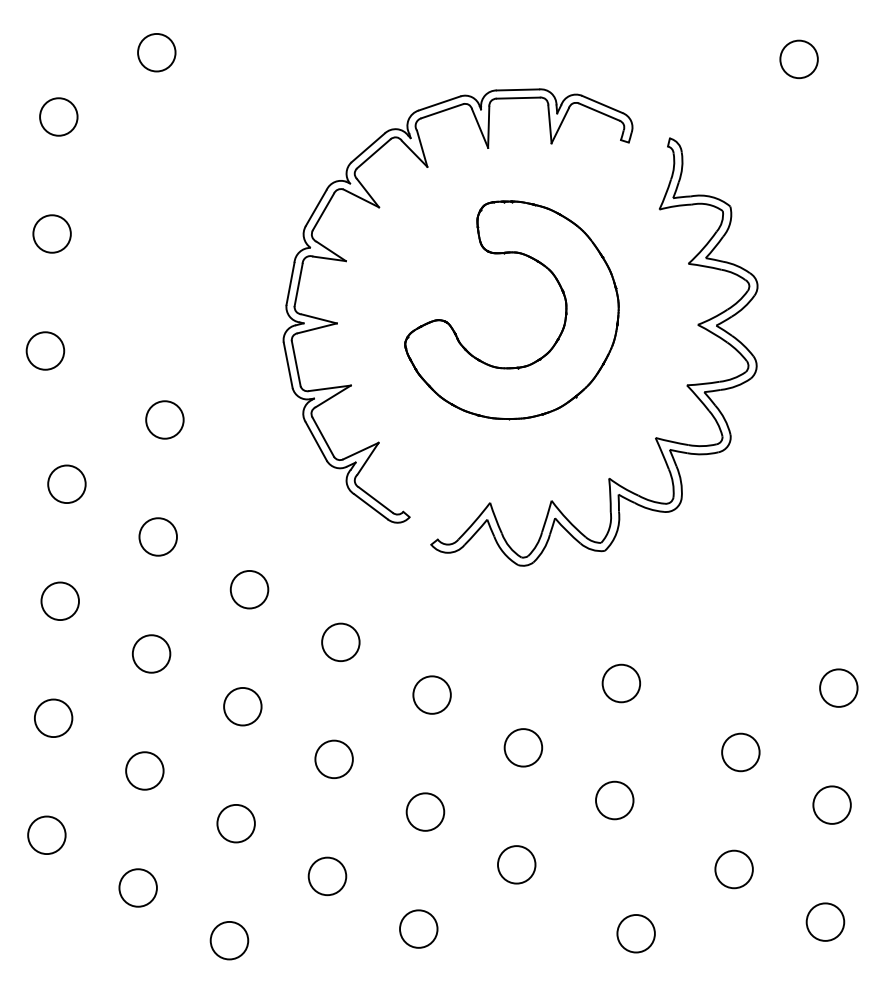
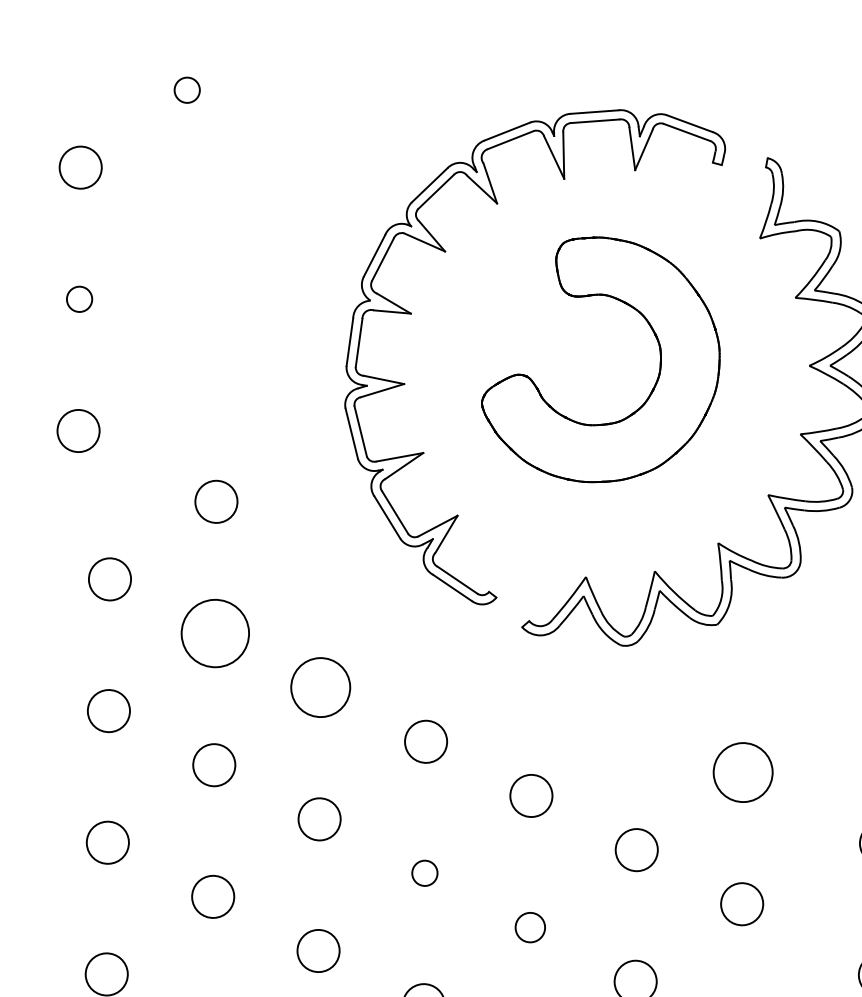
circle: (156, 52) -> (186, 89), size x0.6
circle: (51, 233) -> (78, 298), size x0.6
circle: (158, 536) -> (215, 632), size x1.6
circle: (249, 589) -> (320, 687), size x1.4
circle: (621, 683) -> (743, 772), size x1.4
circle: (333, 758) -> (424, 872), size x0.6
circle: (425, 811) -> (530, 926), size x0.7

